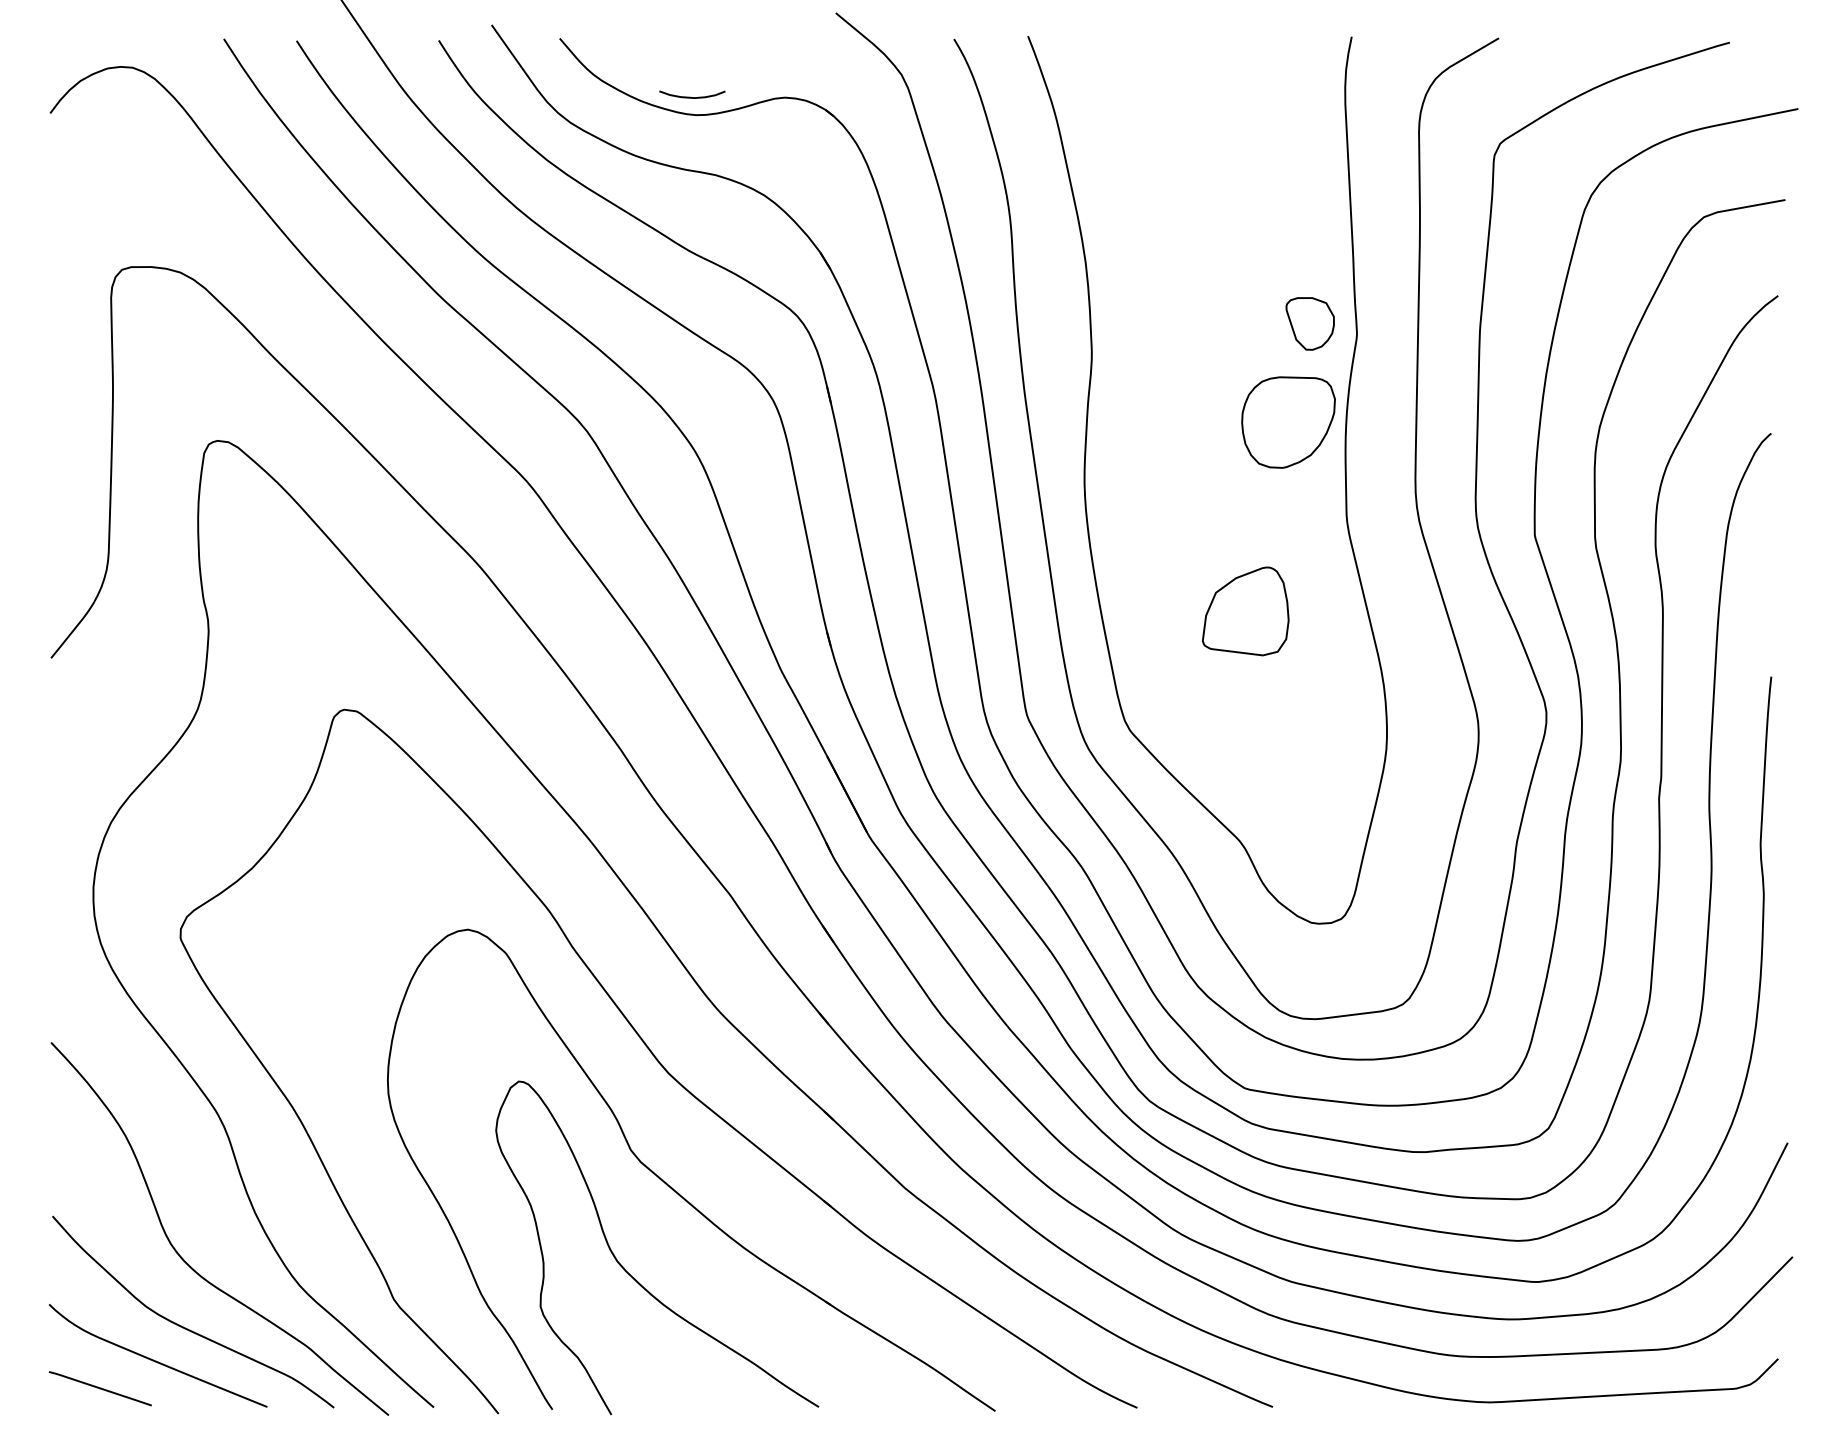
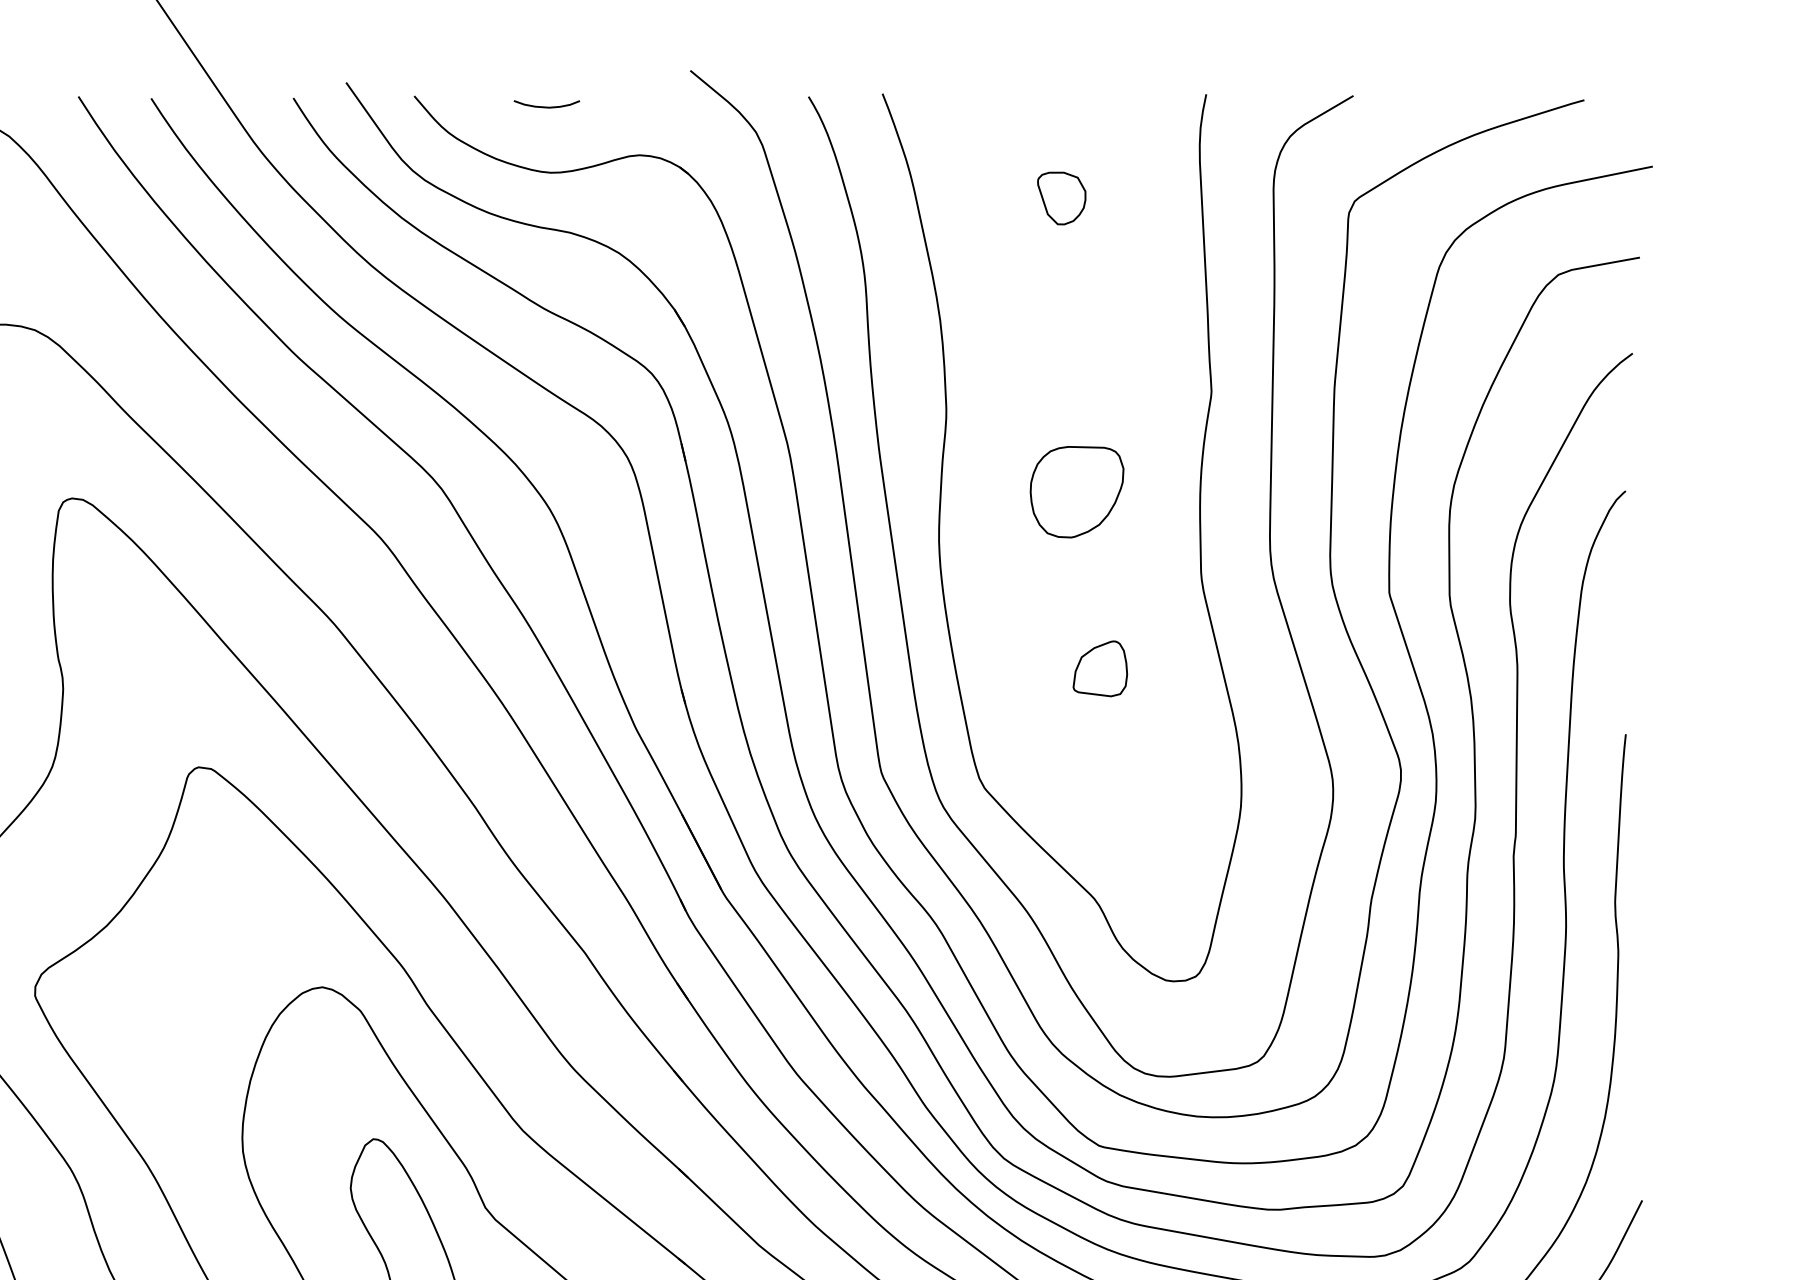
curve: (690, 96) -> (545, 106), moved
part: (1309, 323) -> (1061, 198), moved
part: (1288, 422) -> (1077, 492), moved
part: (1245, 610) -> (1100, 668), size x0.62

